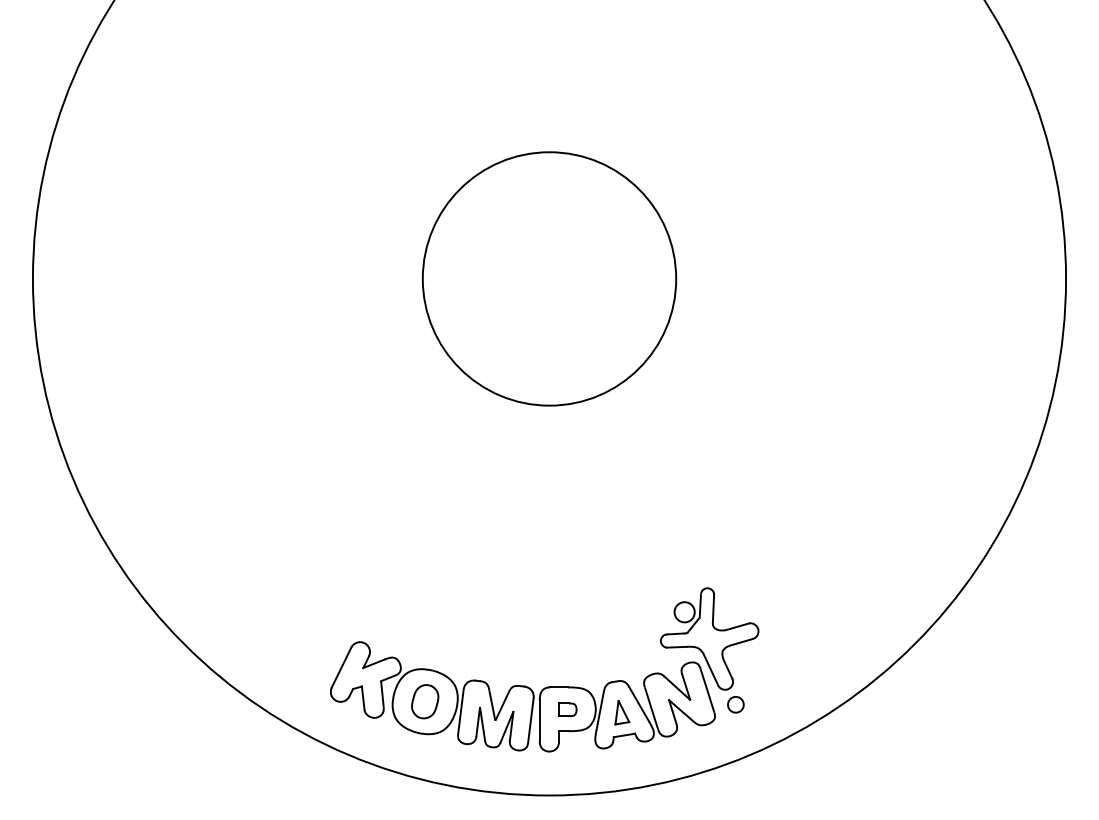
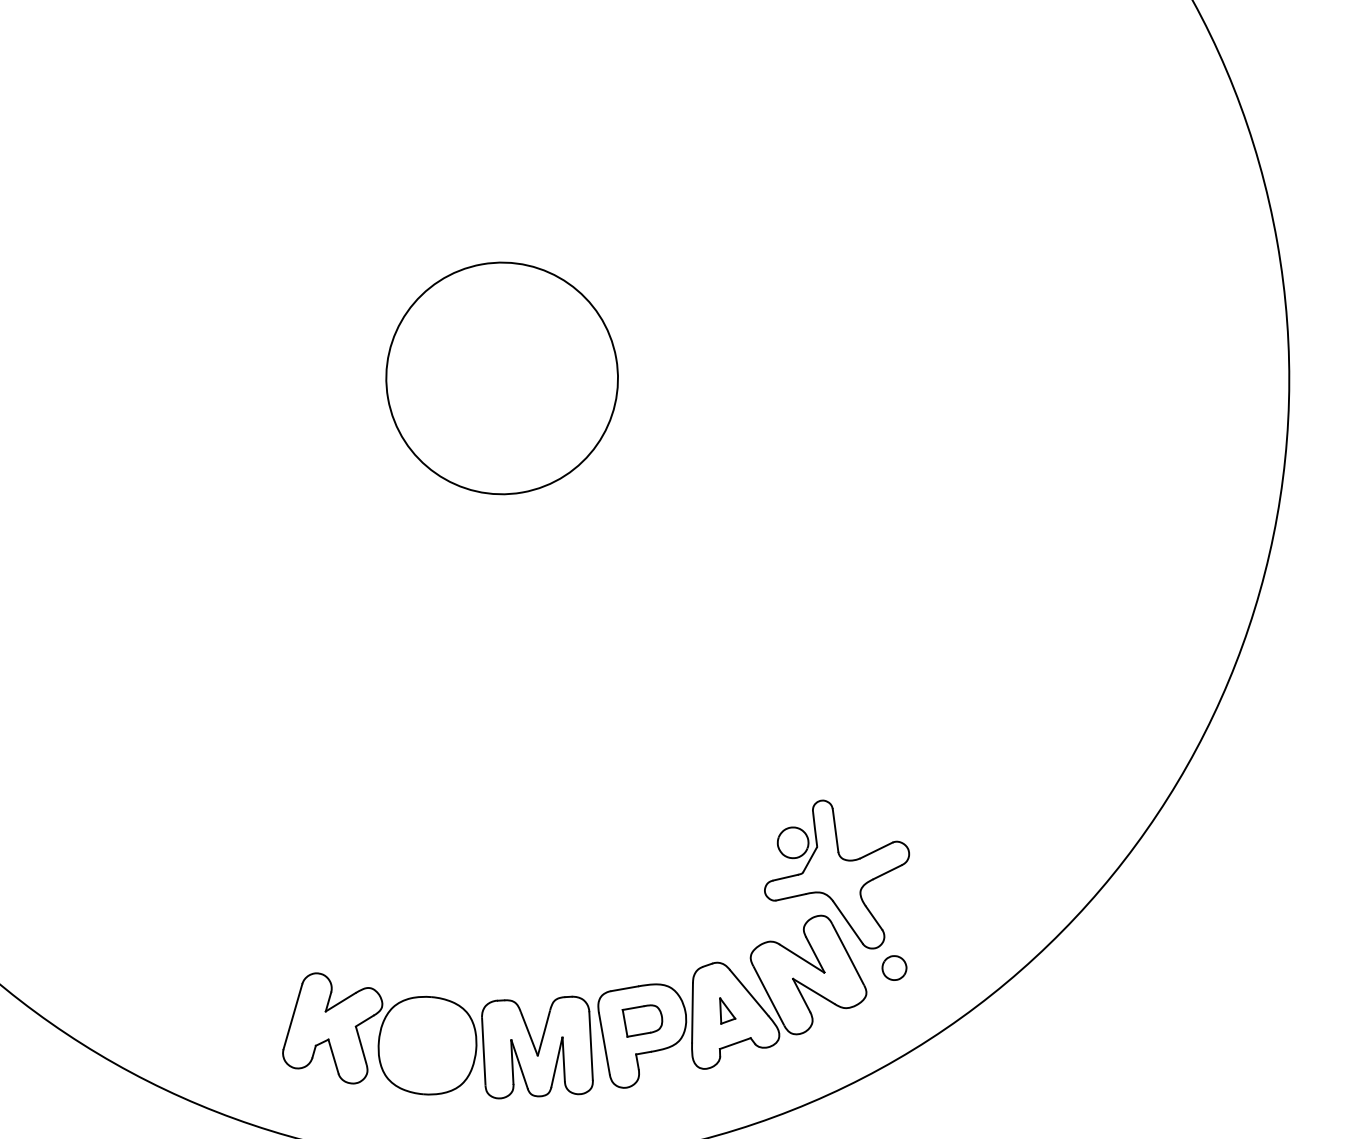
circle: (549, 278) -> (502, 377), size x0.6
part: (425, 701) -> (427, 1045), removed
part: (567, 709) -> (643, 1019), size x1.4
part: (622, 712) -> (726, 1009), size x0.7

